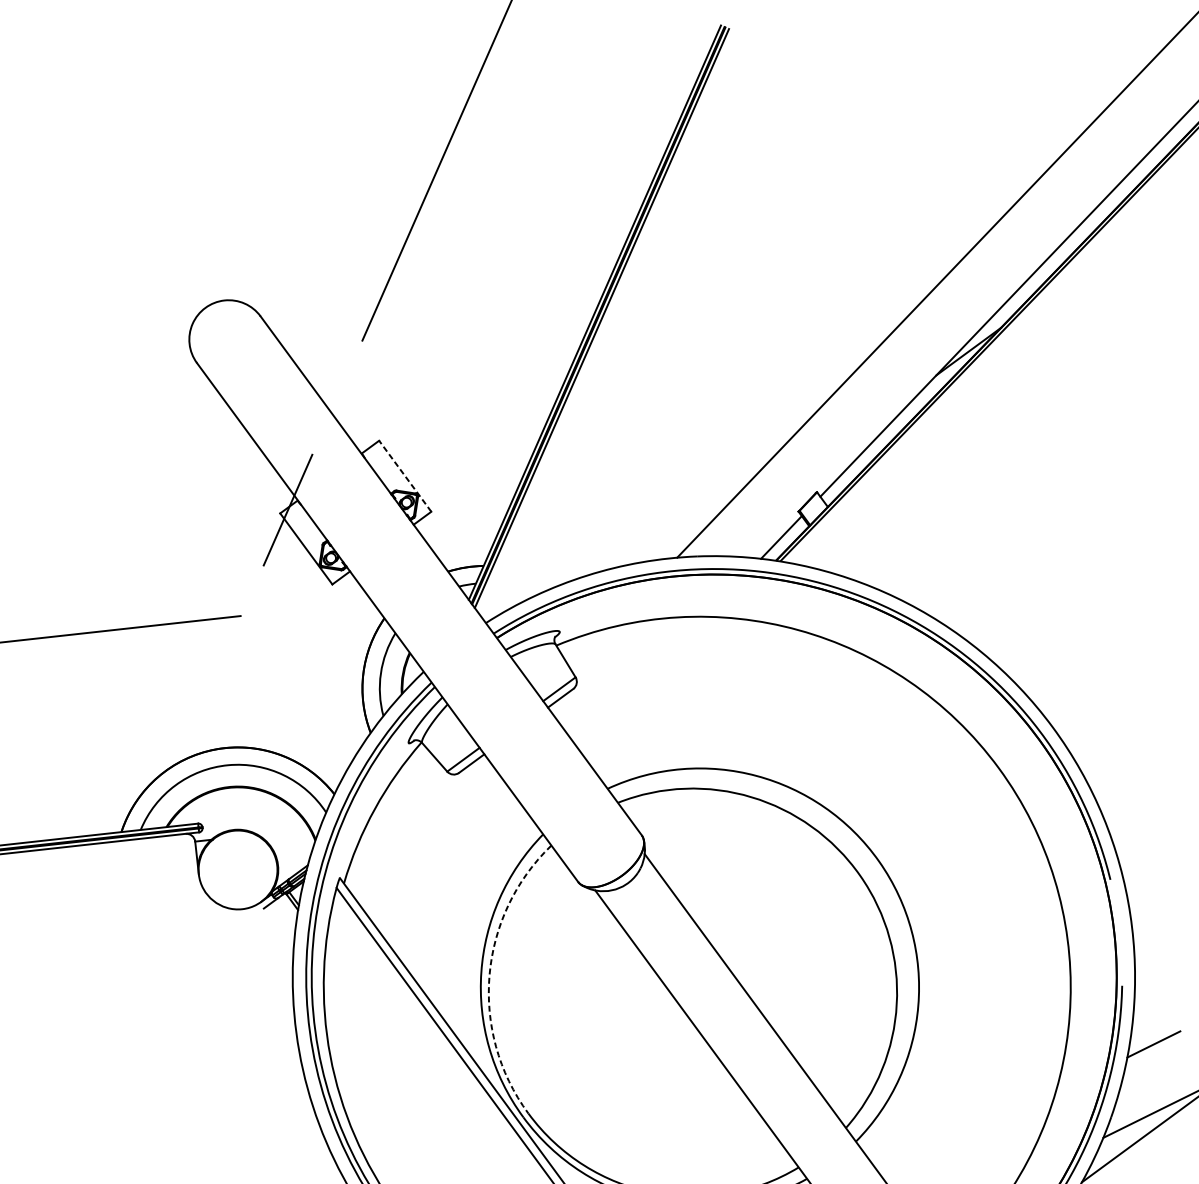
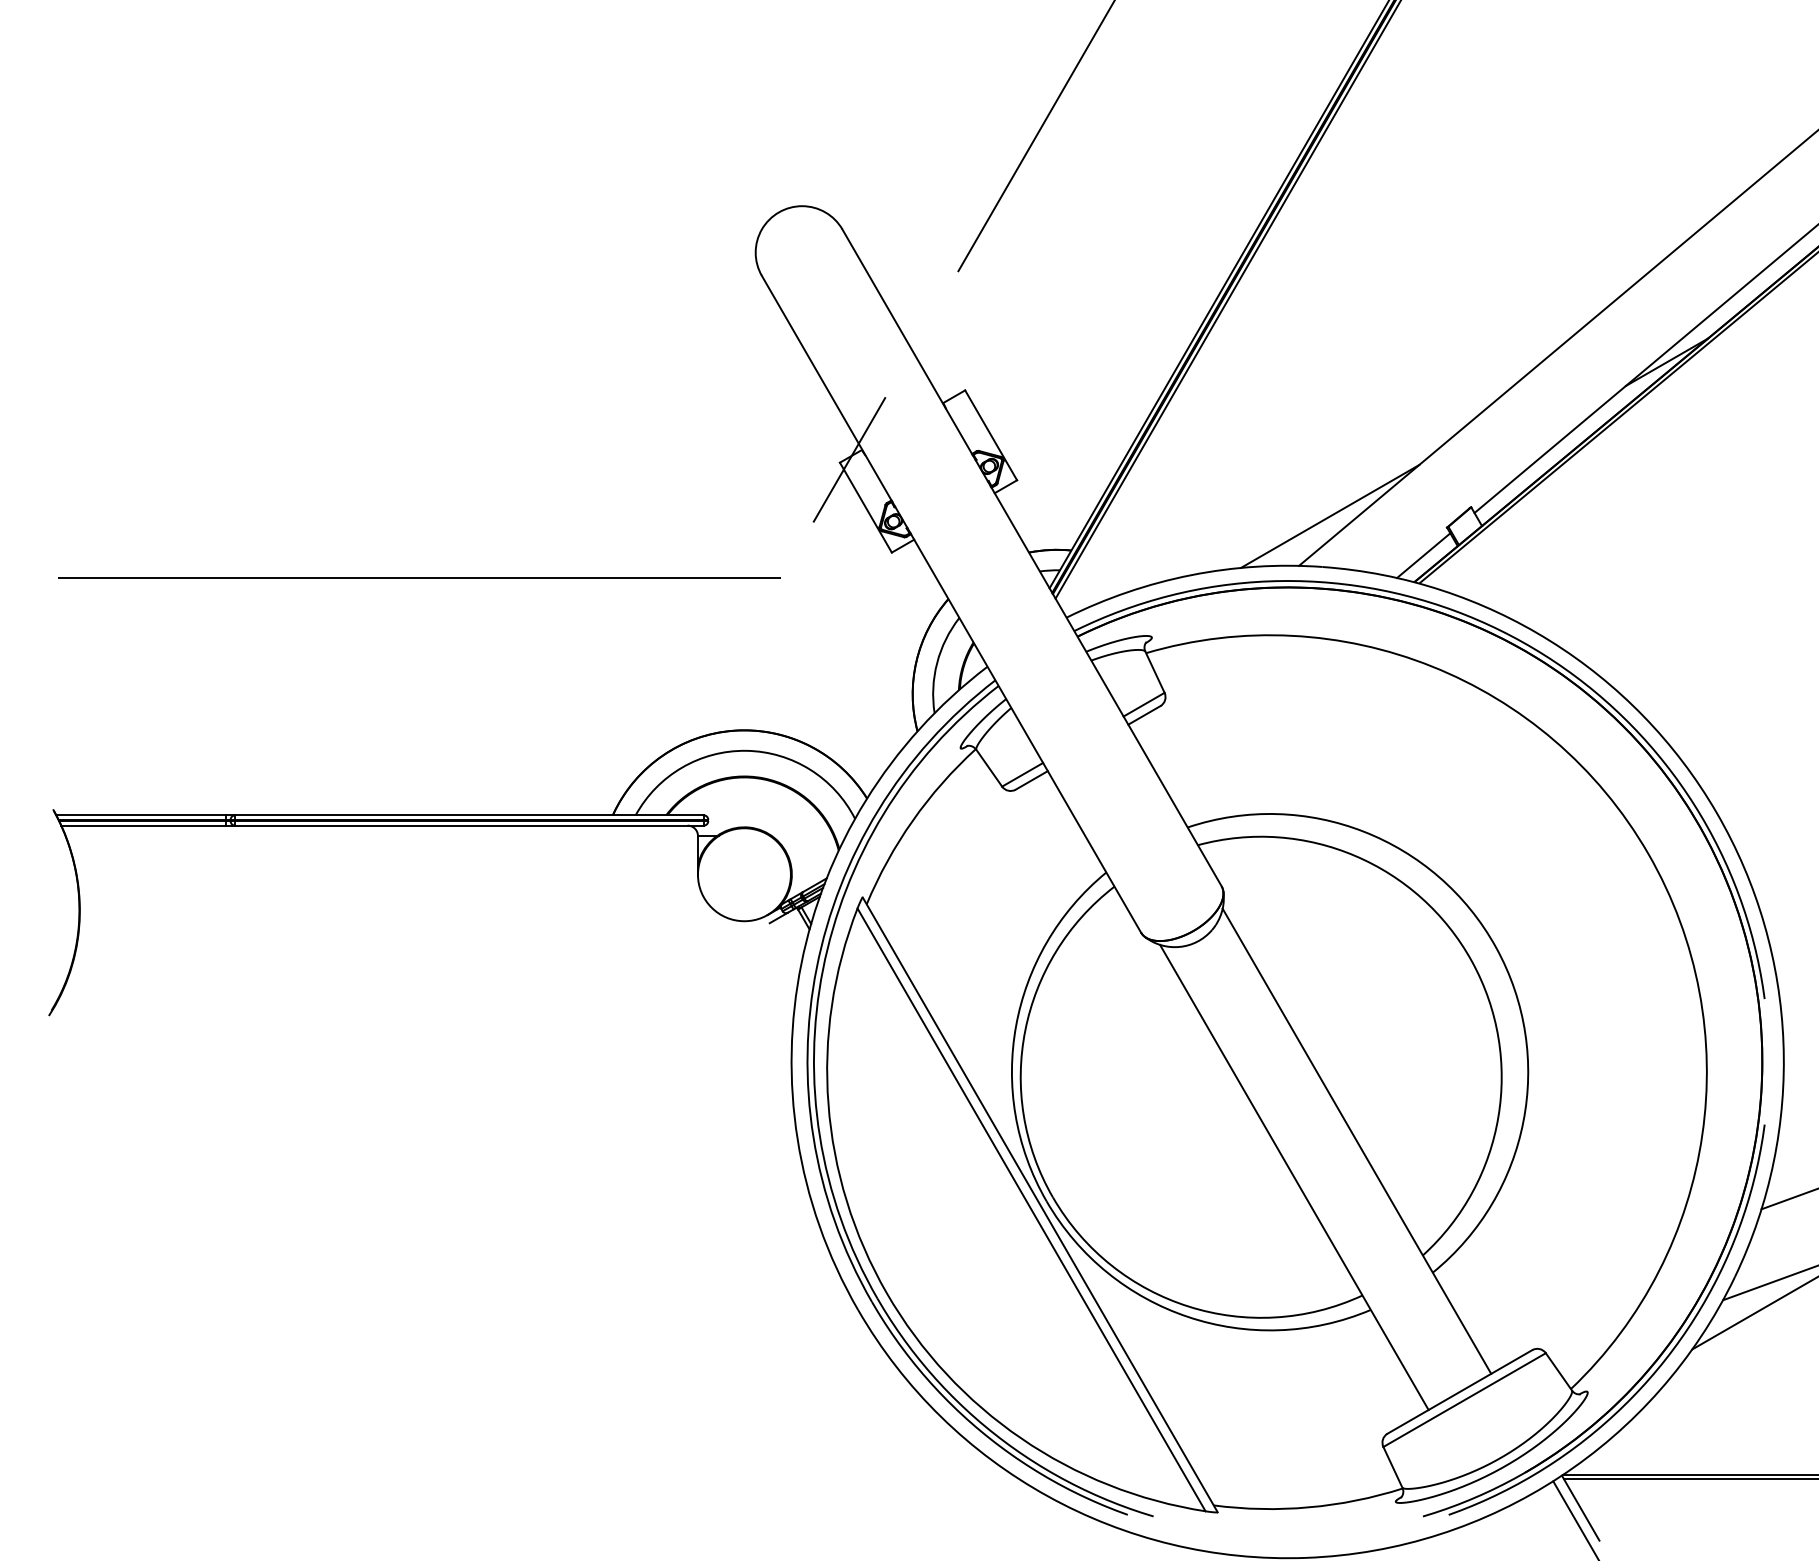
line: (405, 476) -> (991, 435), dashed -> solid
line: (698, 513) -> (1329, 516), added
arc: (489, 975) -> (1025, 1030), dashed -> solid

